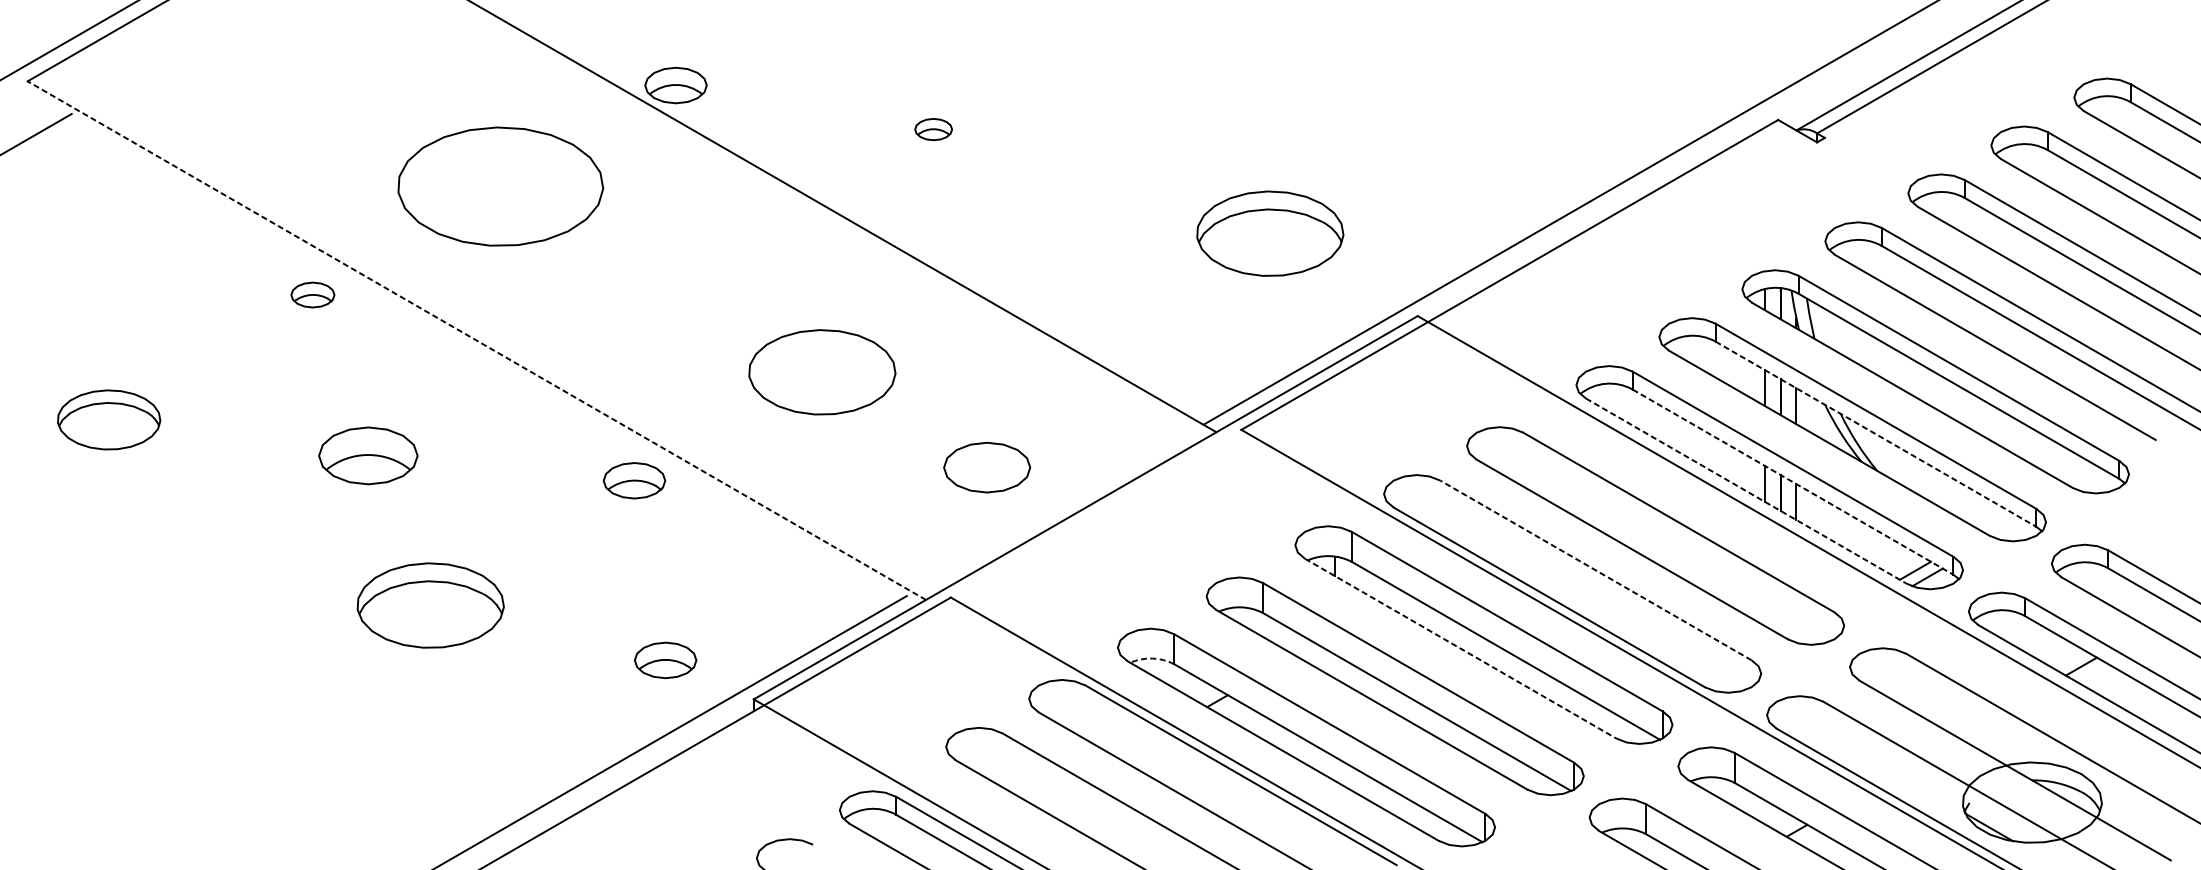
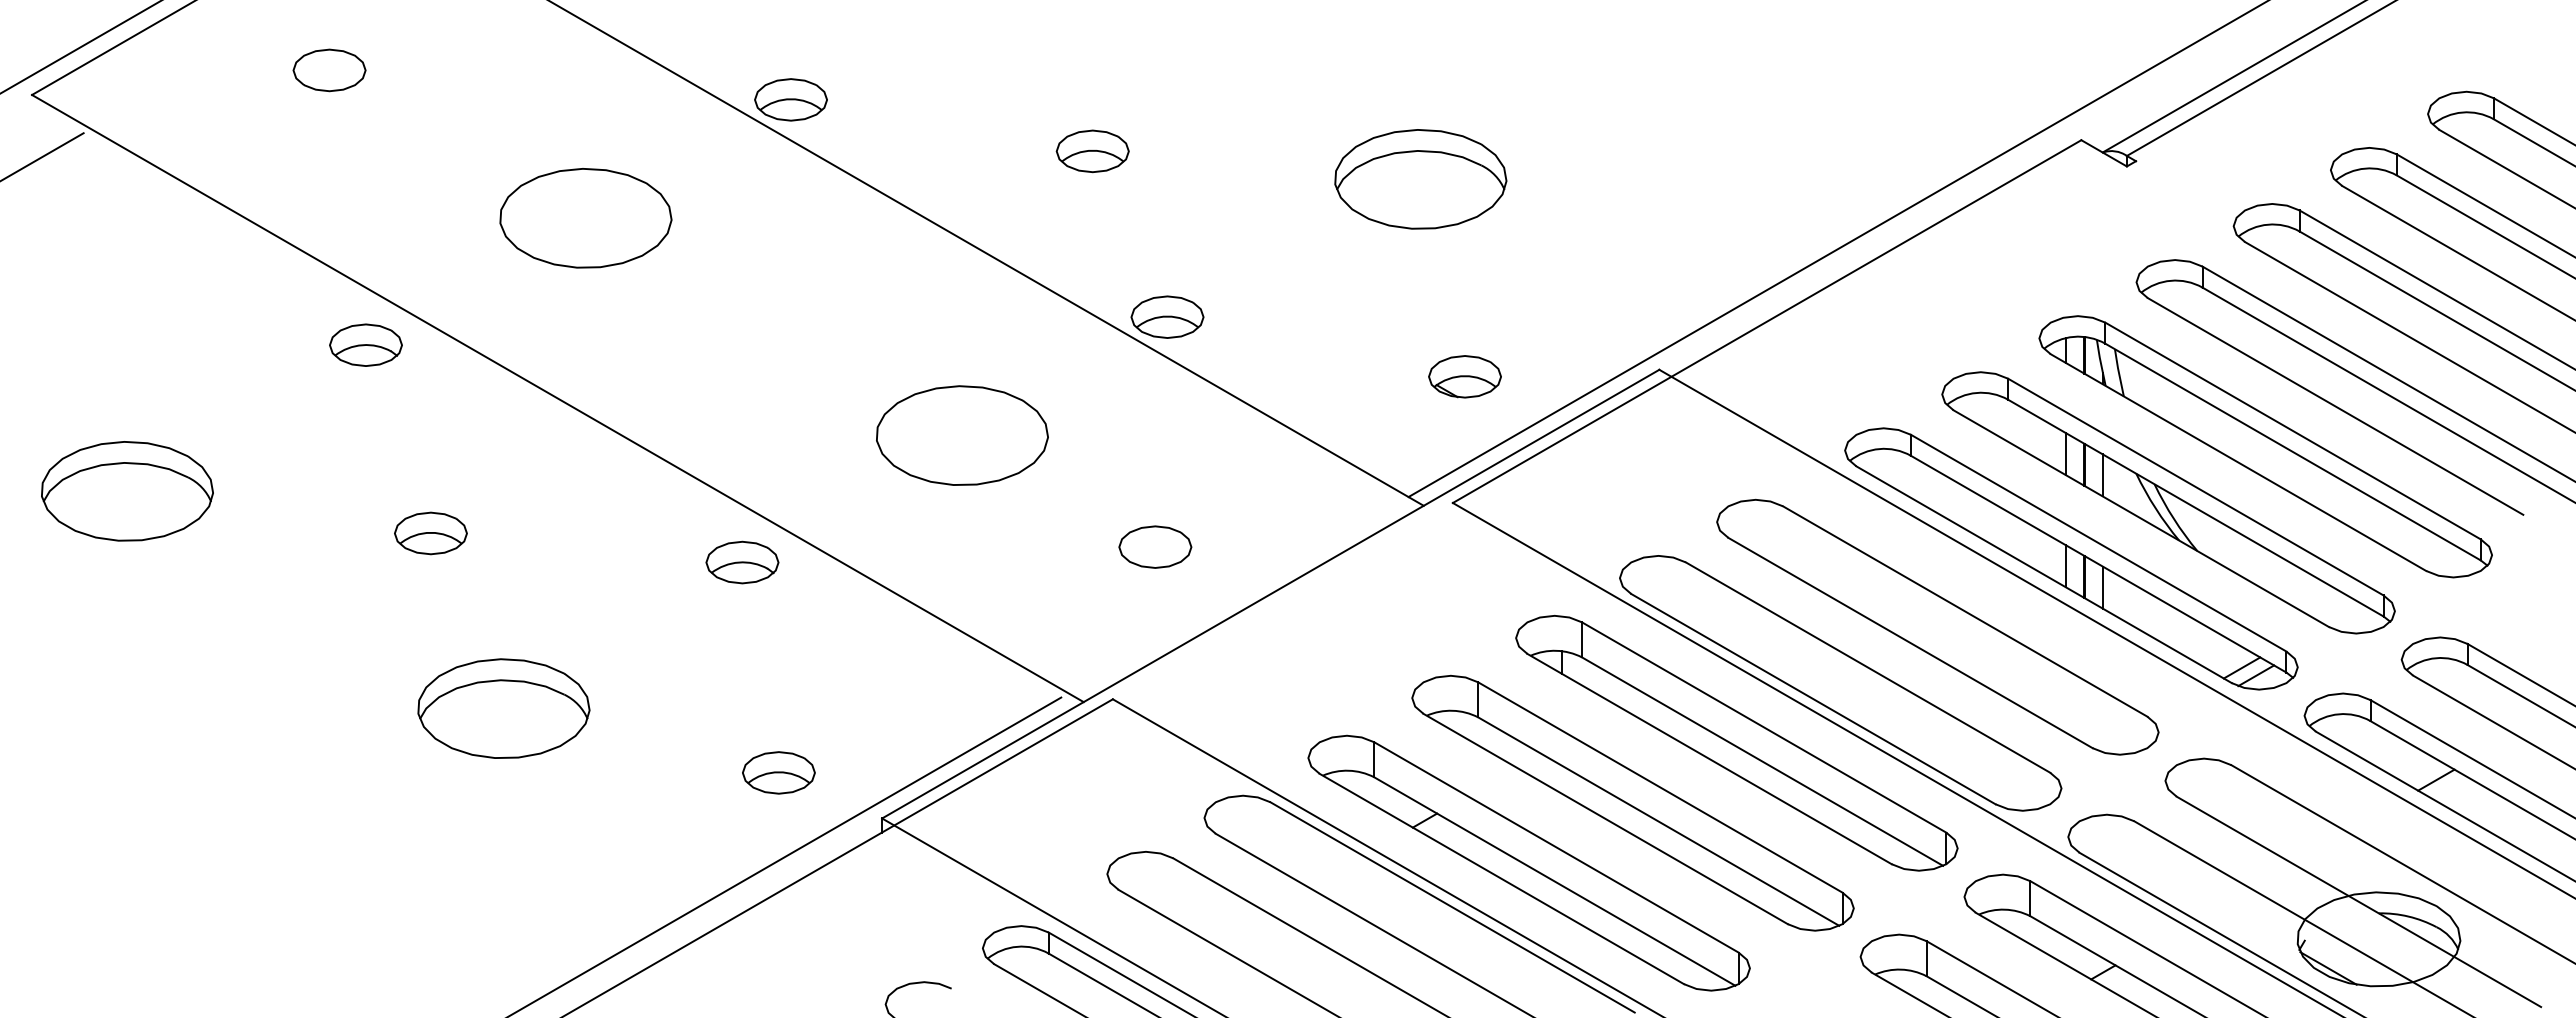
part: (281, 60) -> (329, 70), added
part: (933, 129) -> (1092, 151), size x1.67
part: (500, 186) -> (585, 218), size x0.71
part: (1270, 233) -> (1420, 179), moved
part: (997, 270) -> (1167, 316), added
part: (312, 294) -> (365, 344), size x1.43
part: (1251, 321) -> (1464, 376), added
line: (476, 340) -> (557, 398), dashed -> solid
part: (109, 420) -> (127, 491), size x1.43
line: (1875, 434) -> (2195, 508), dashed -> solid
part: (368, 455) -> (430, 533), size x0.62
part: (987, 467) -> (1155, 546), size x0.71
line: (1792, 482) -> (2098, 564), dashed -> solid
line: (1746, 490) -> (2044, 574), dashed -> solid
line: (1595, 570) -> (1867, 667), dashed -> solid
line: (1461, 648) -> (1710, 759), dashed -> solid
arc: (1152, 658) -> (1348, 770), dashed -> solid

